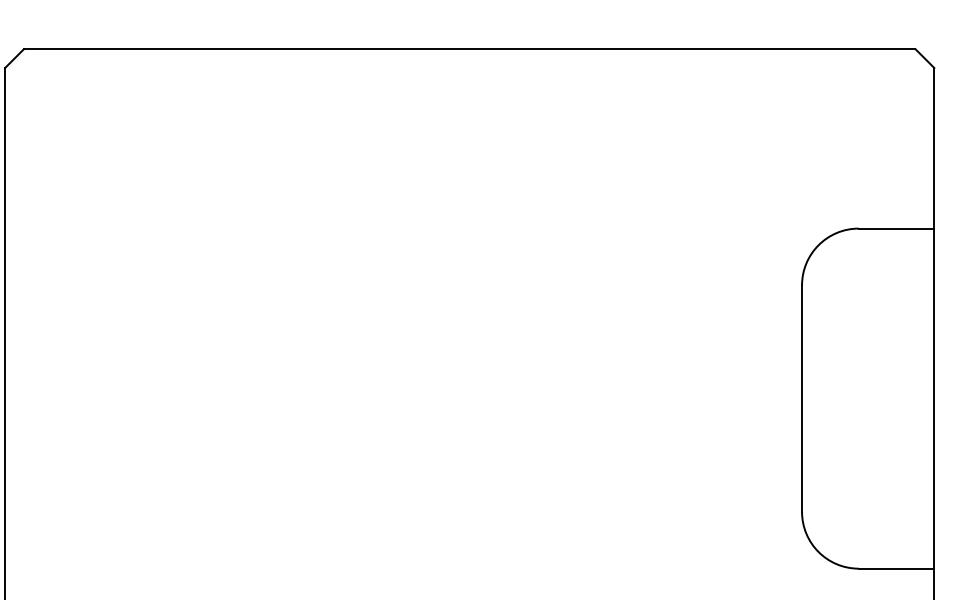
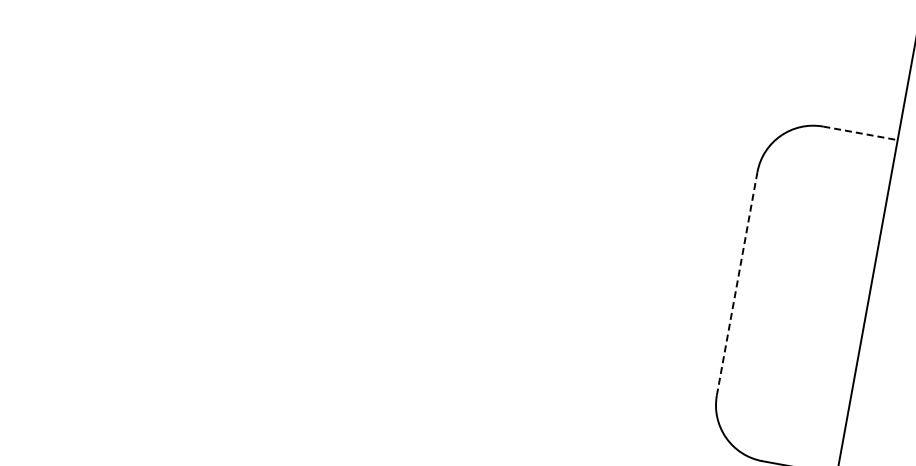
line: (896, 228) -> (860, 133), solid -> dashed
line: (802, 399) -> (737, 284), solid -> dashed

